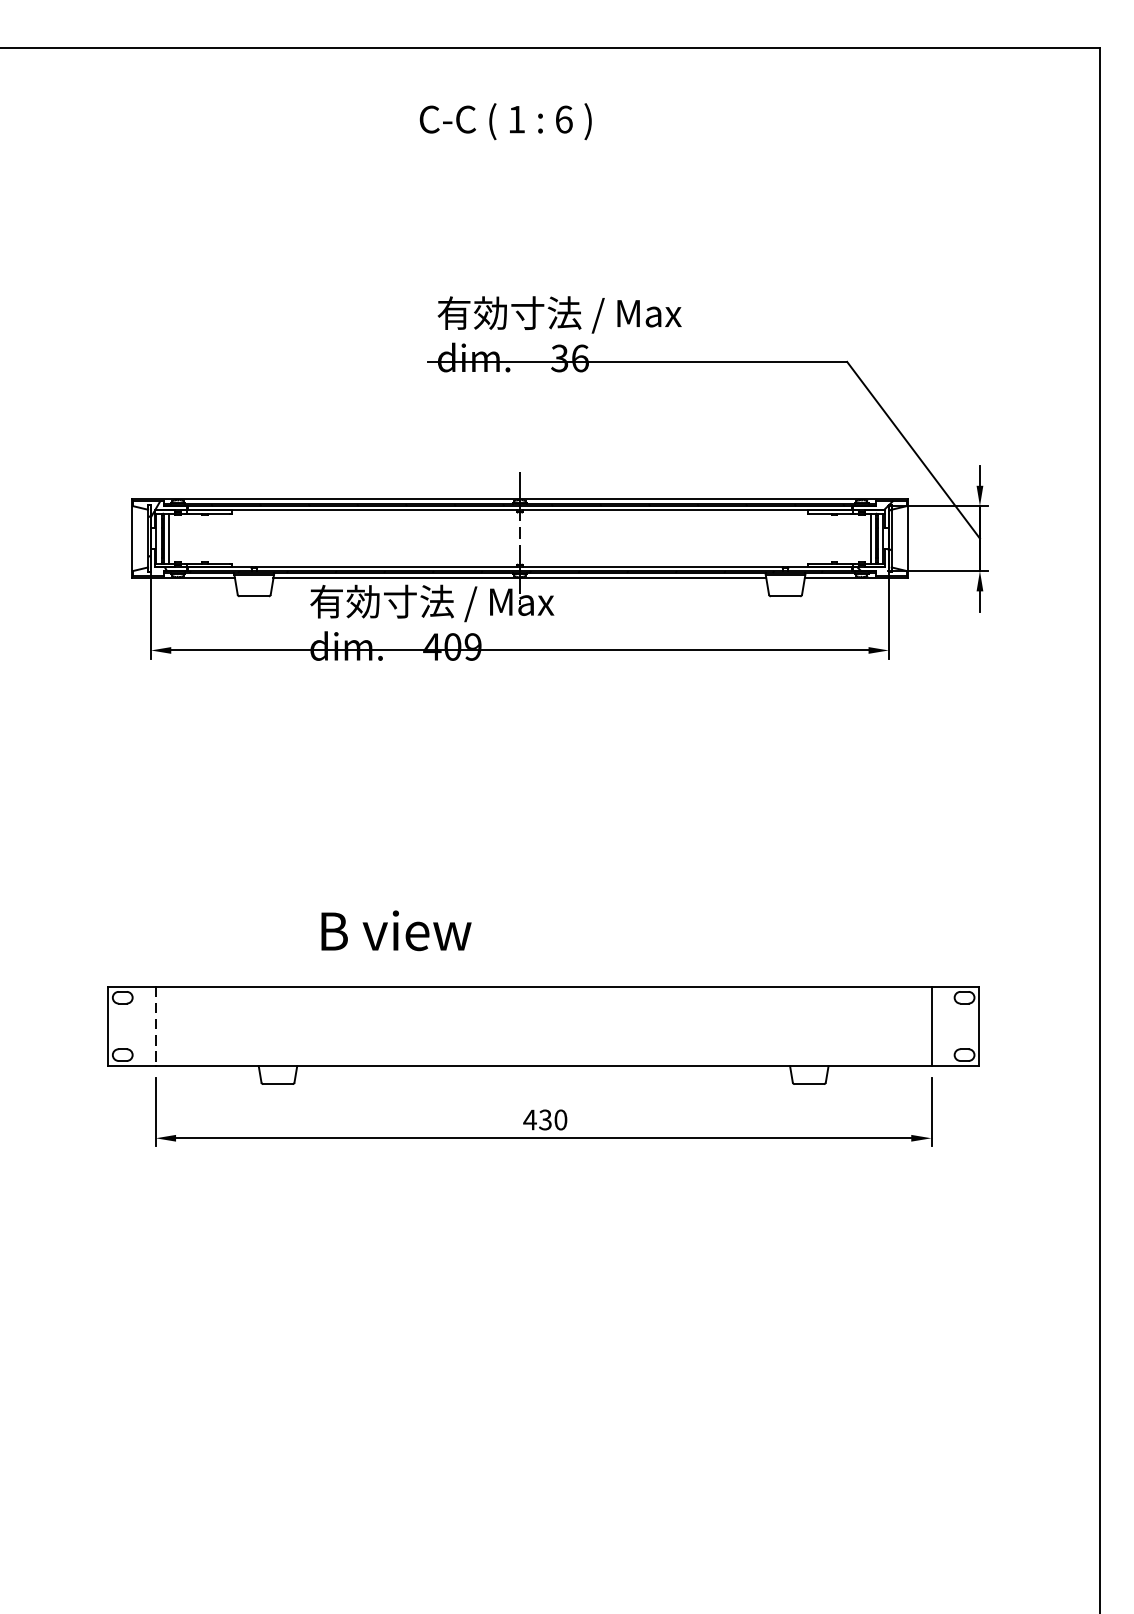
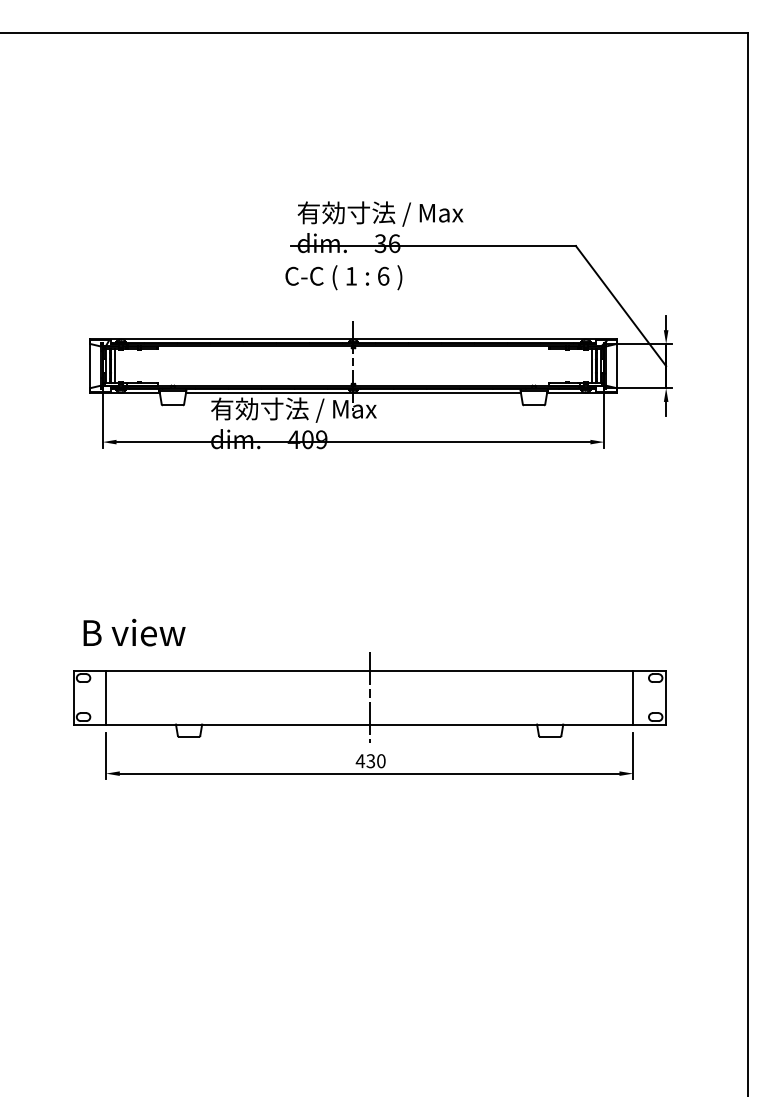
text: (505, 121) -> (343, 277), moved
text: (396, 930) -> (134, 632), moved
line: (156, 1026) -> (106, 697), dashed -> solid
line: (543, 1026) -> (369, 697), added

